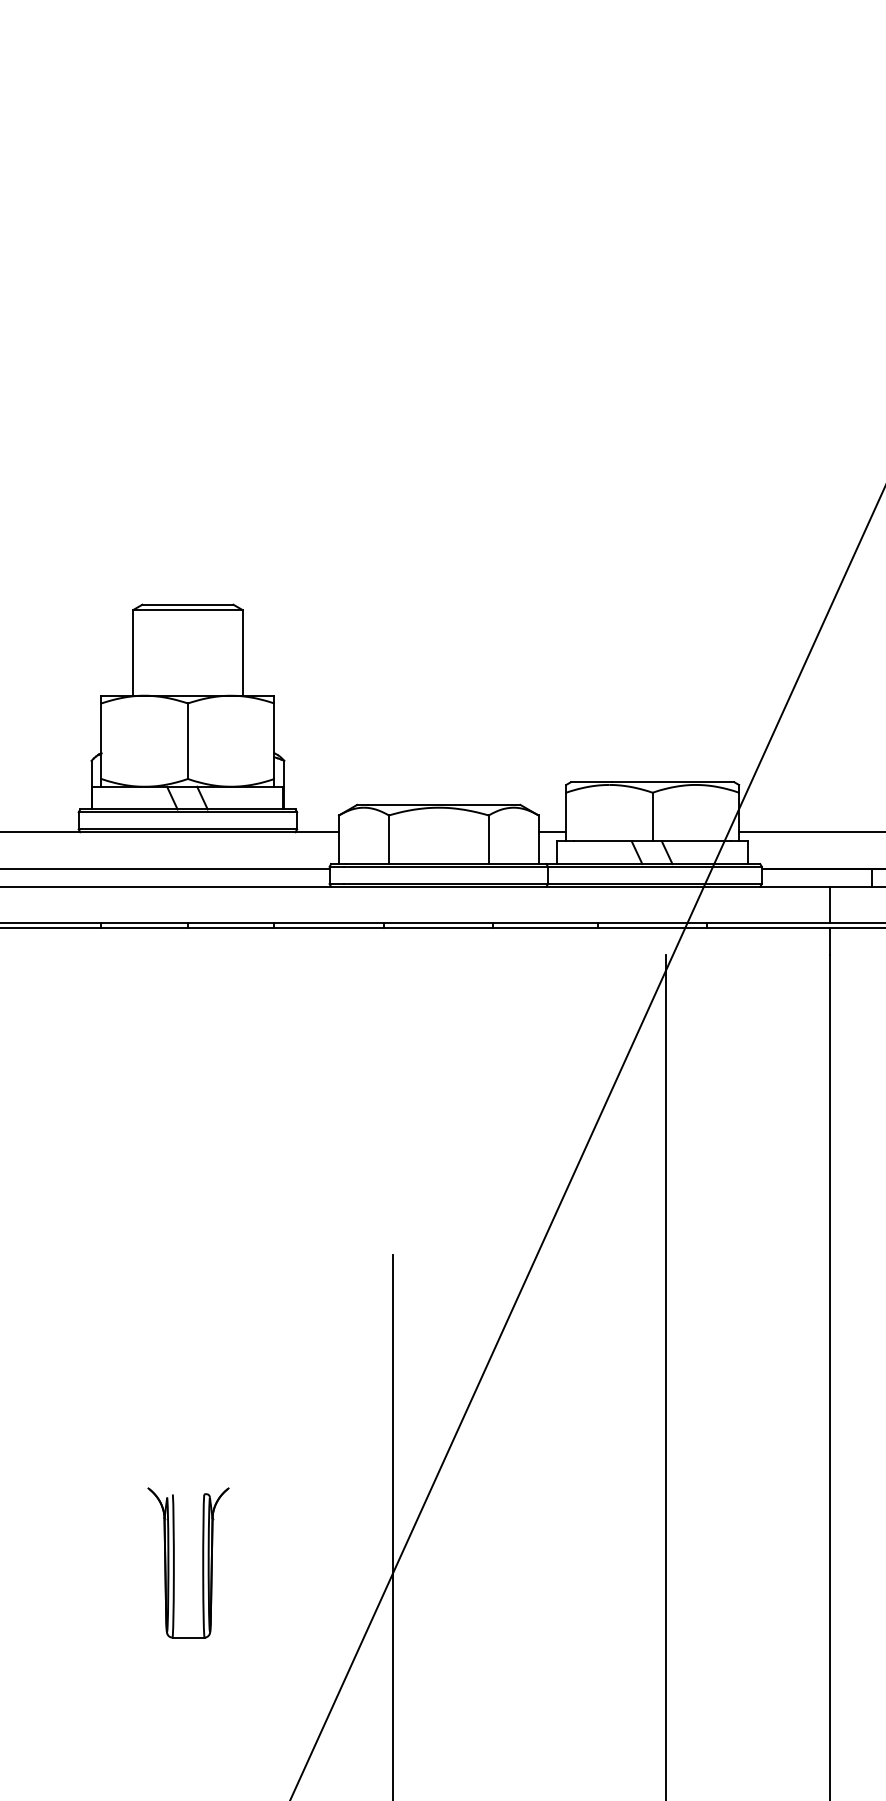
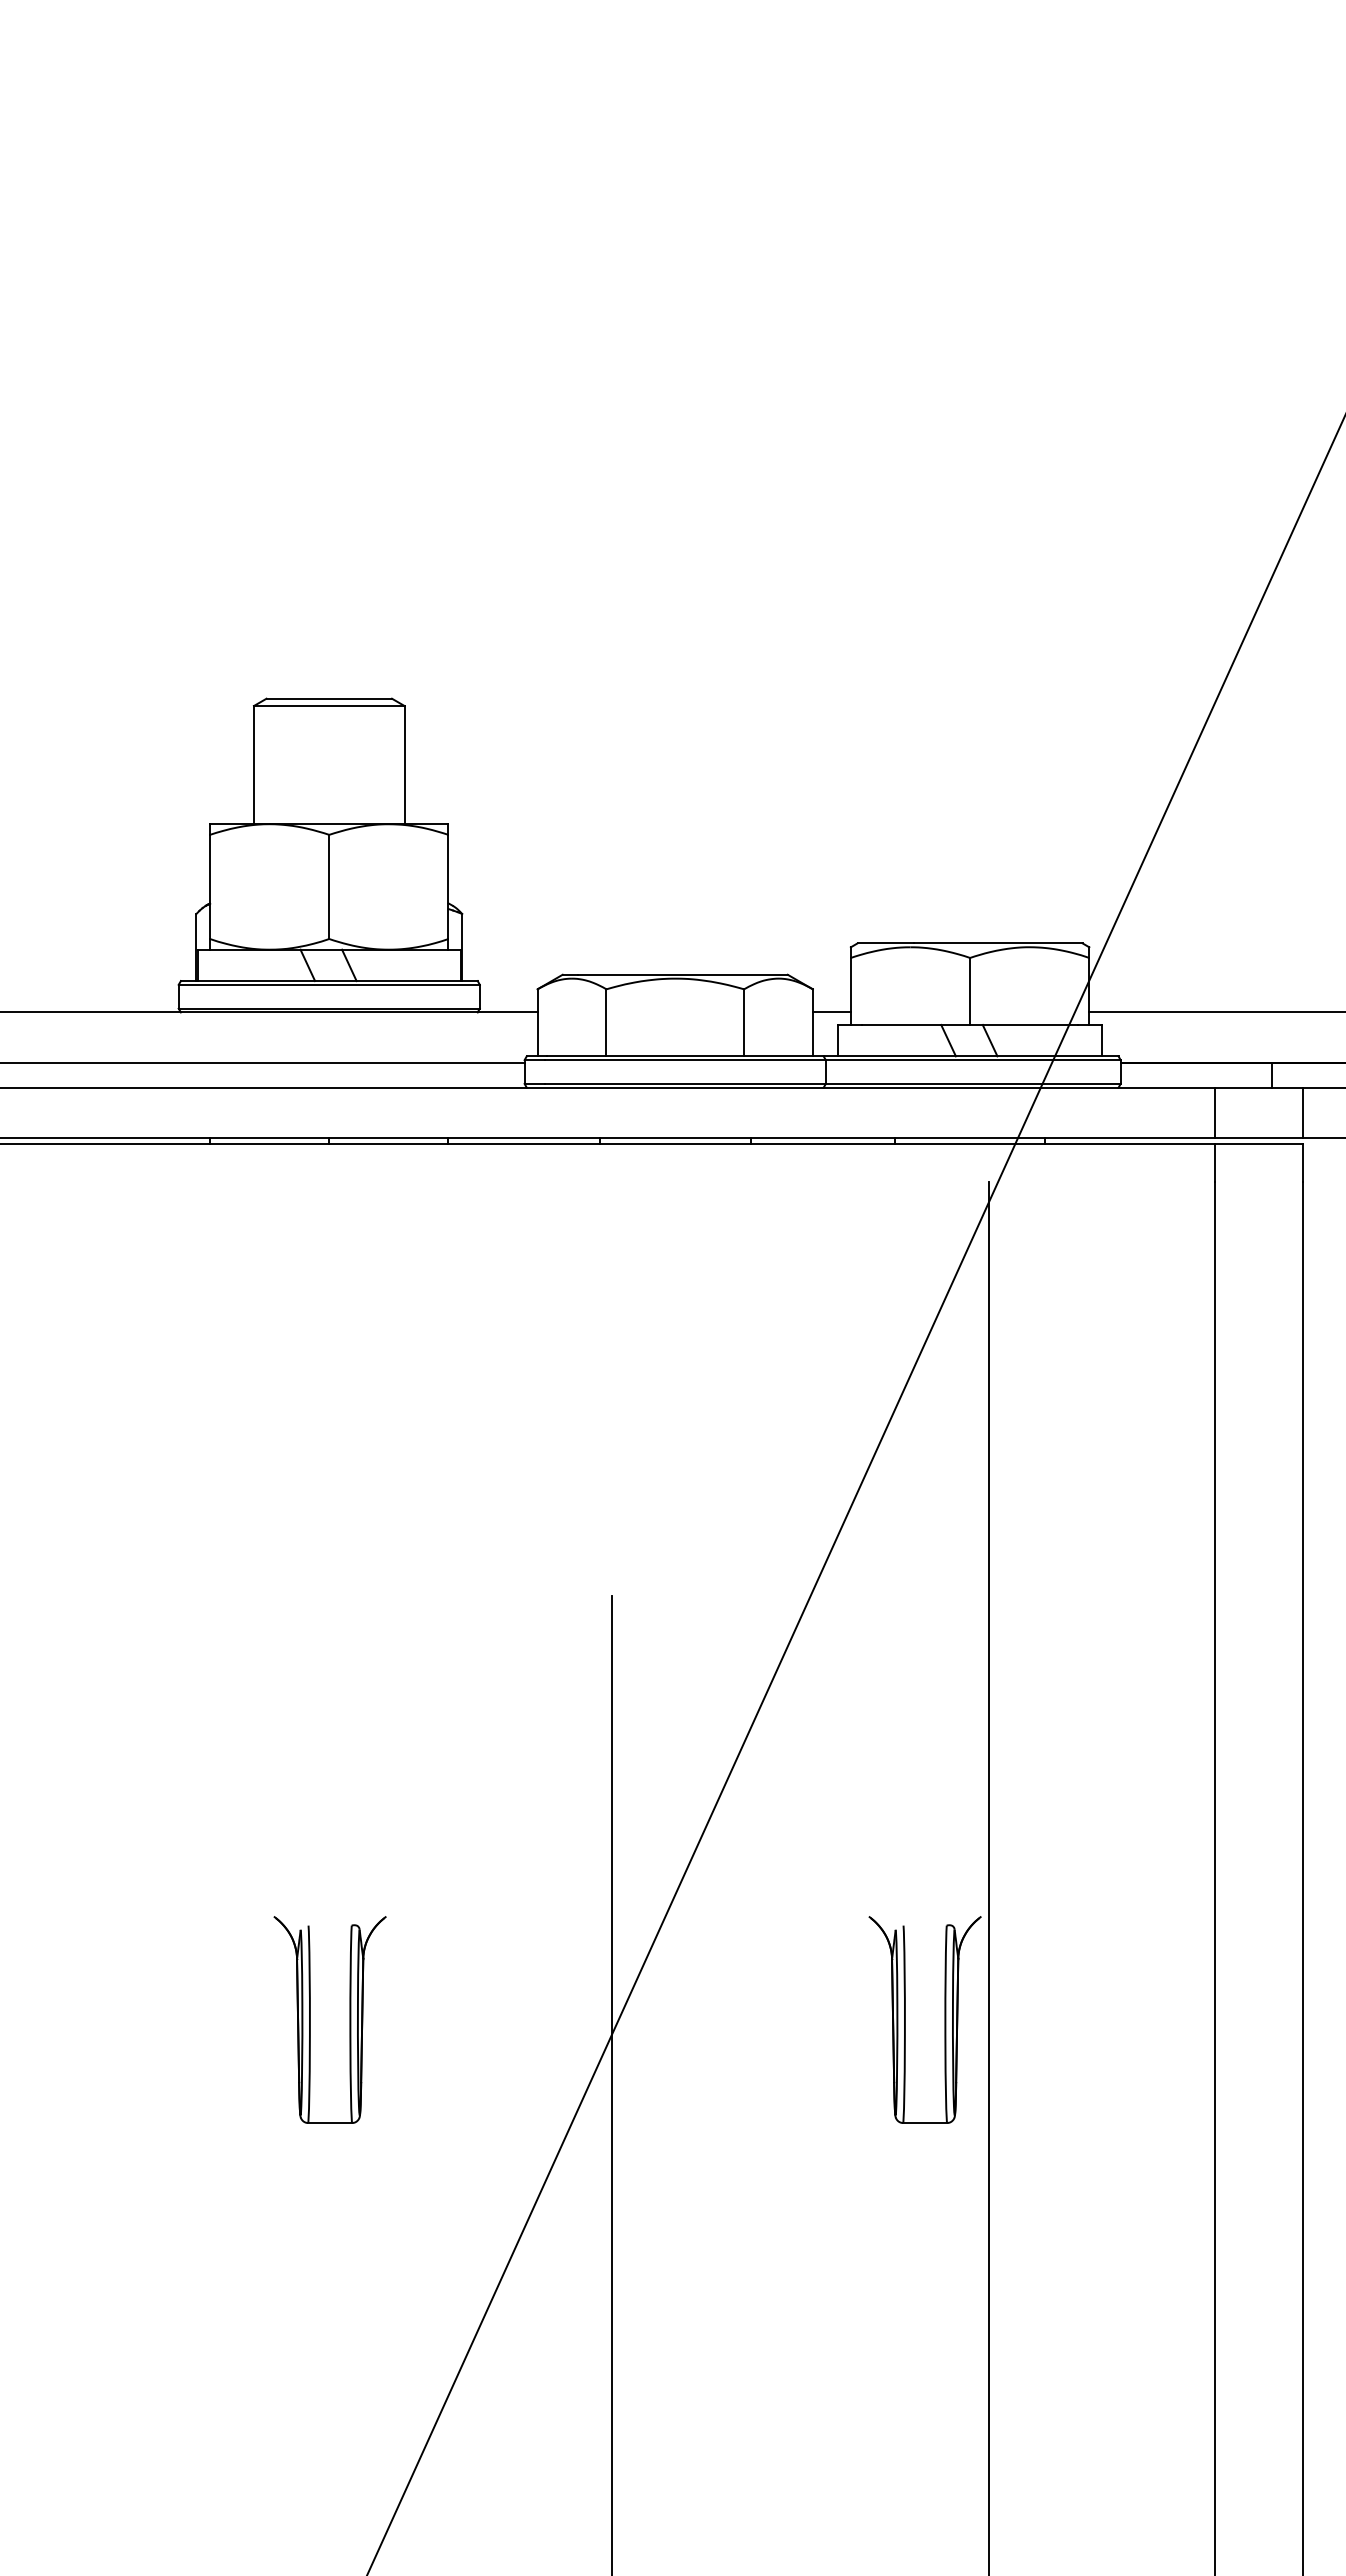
part: (605, 1562) -> (905, 2019), added

